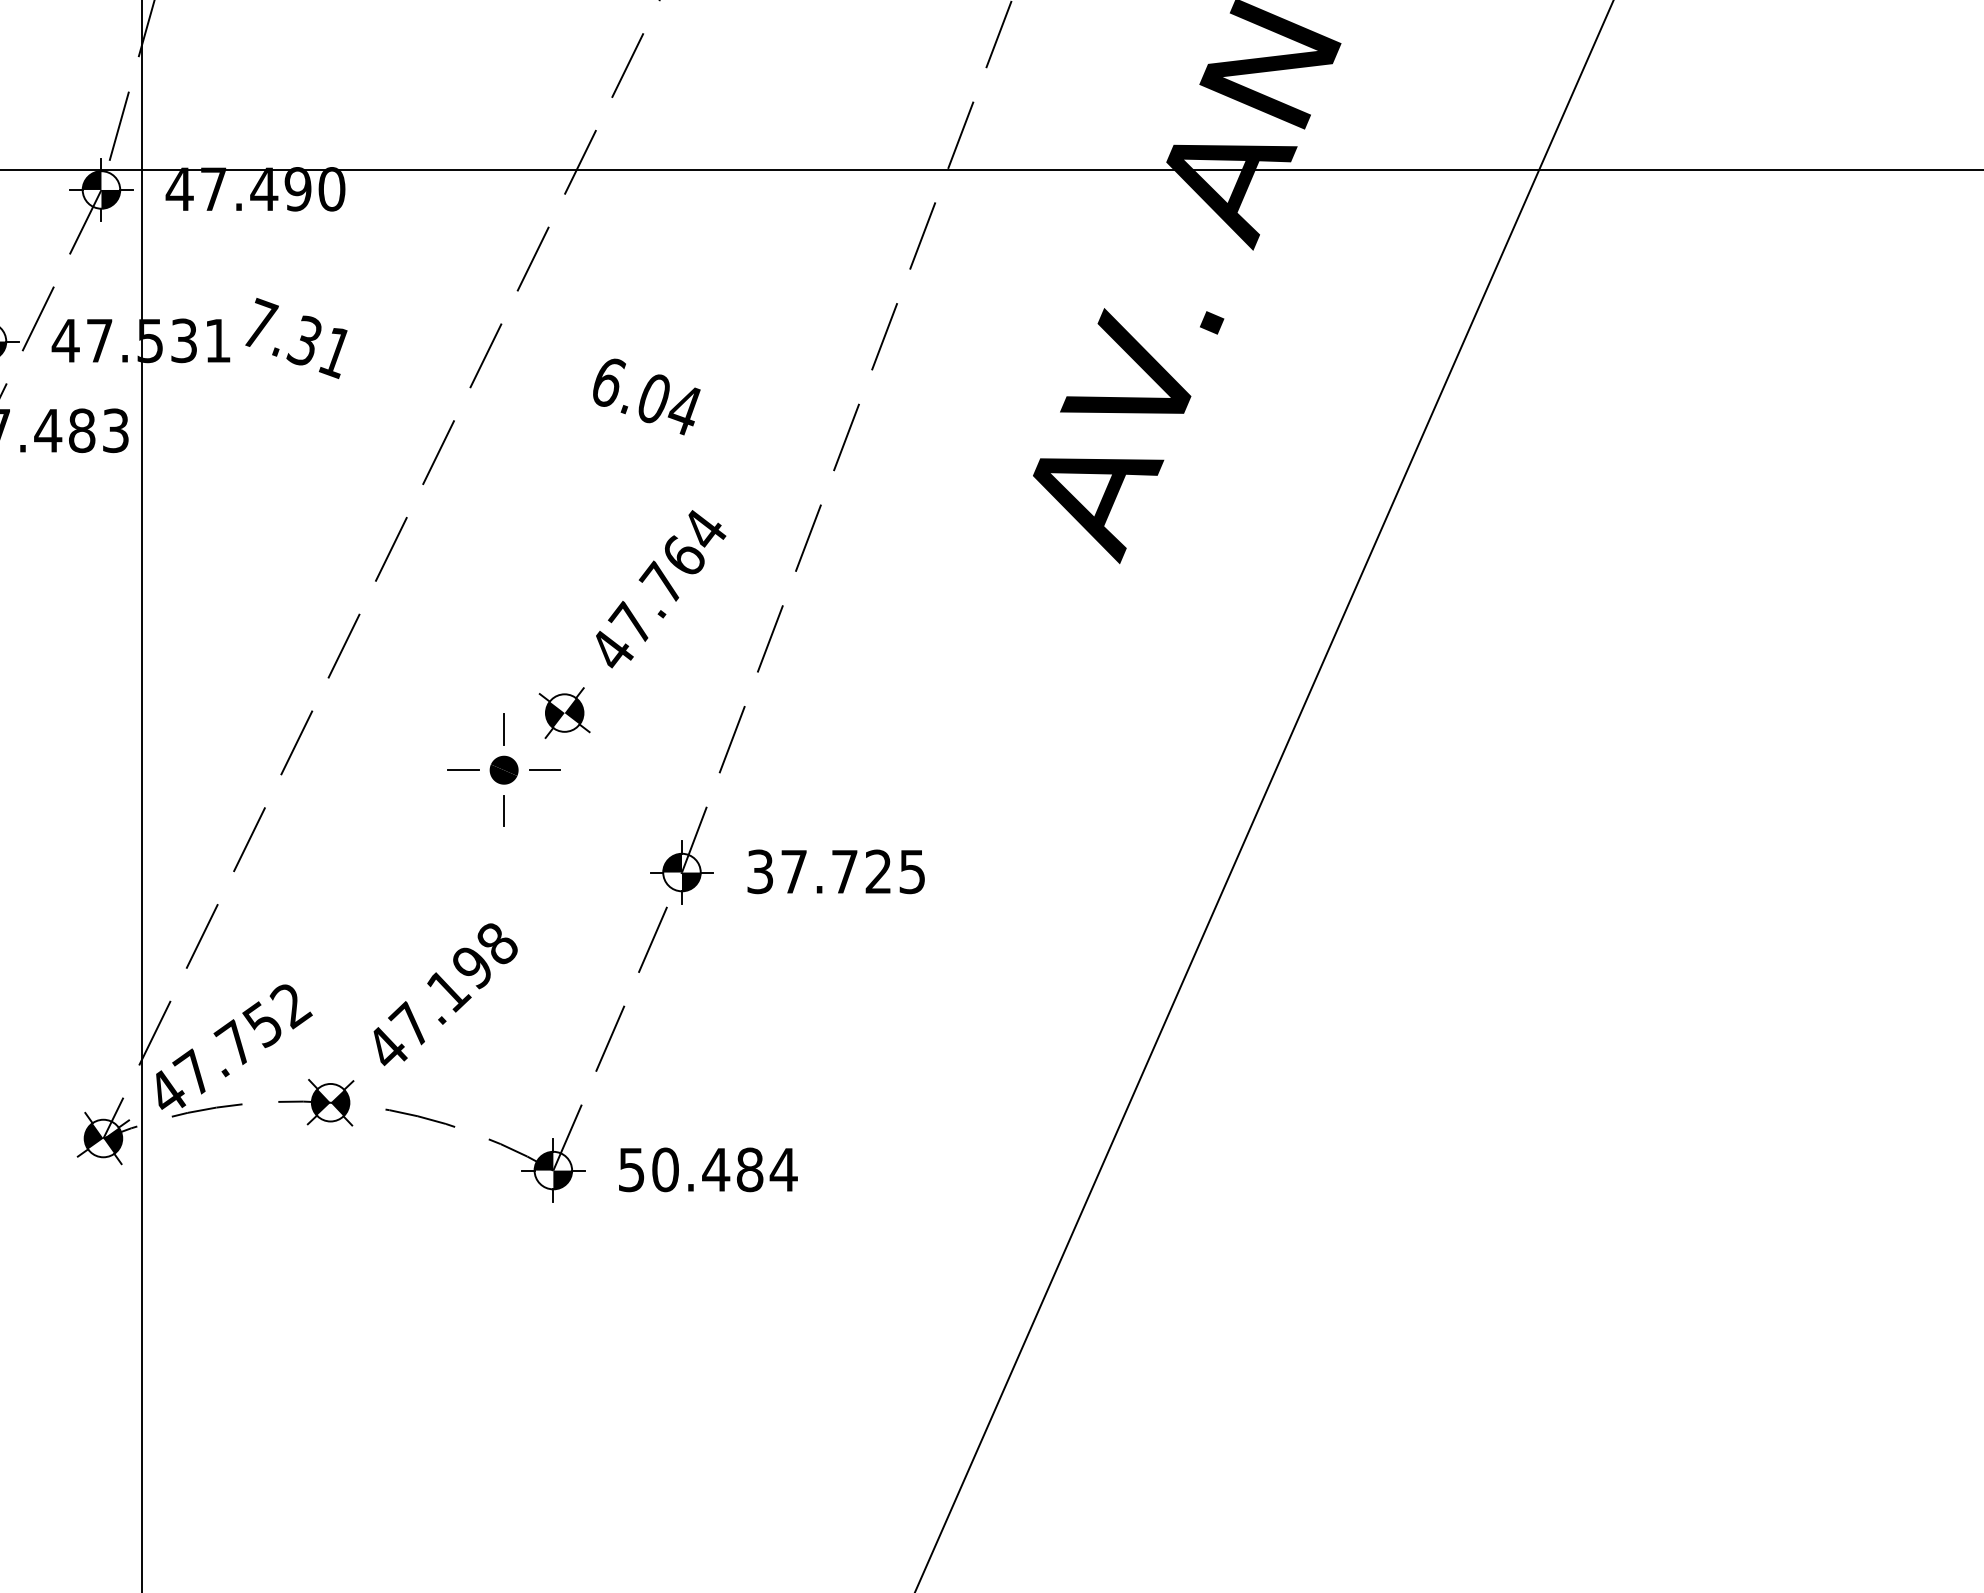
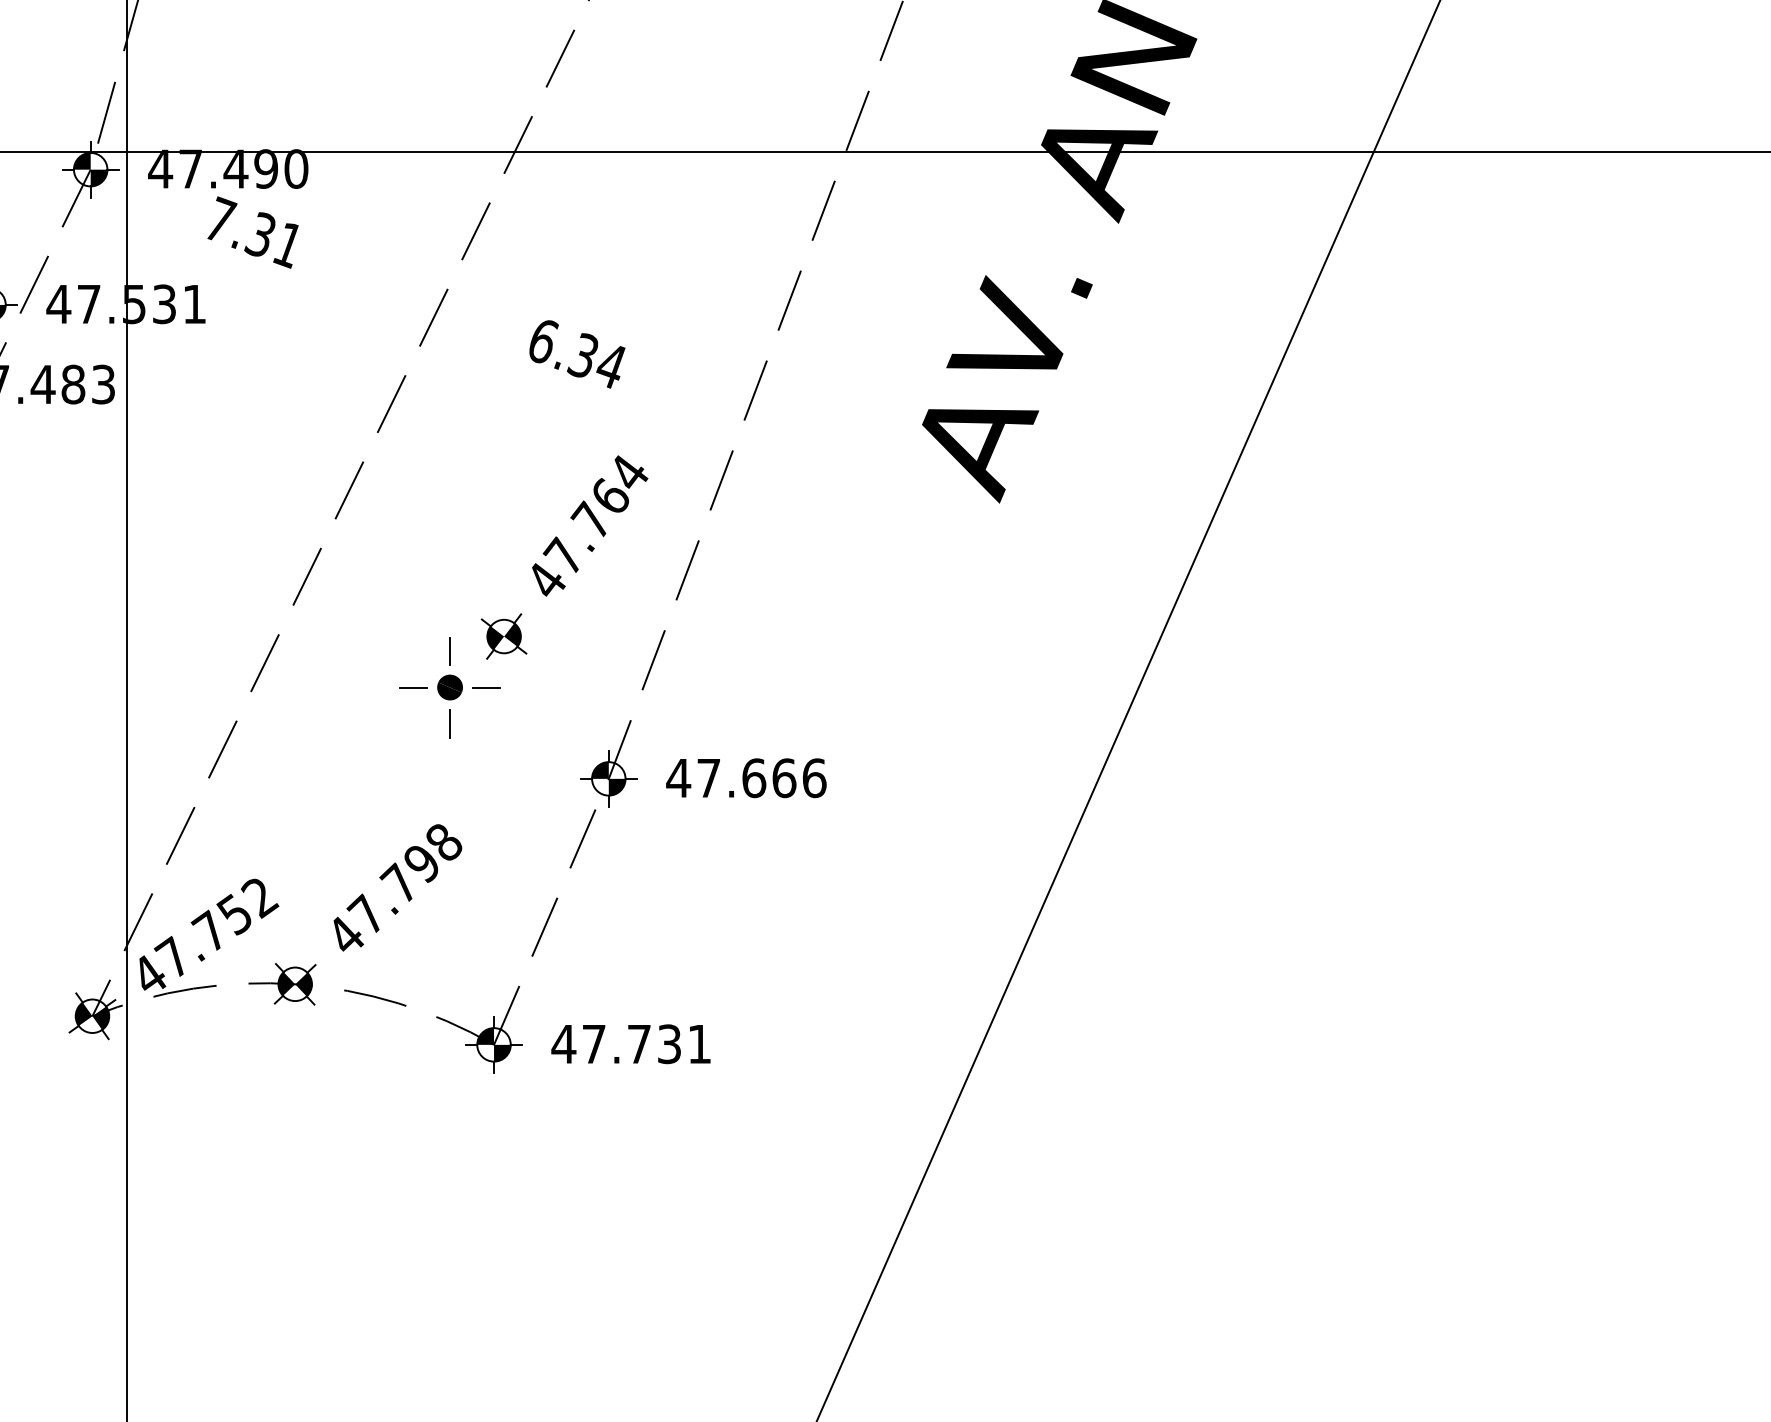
text: (296, 338) -> (253, 232), moved
text: (652, 398) -> (582, 355), 6.04 -> 6.34
text: (836, 871) -> (746, 777), 37.725 -> 47.666
text: (447, 989) -> (399, 883), 47.198 -> 47.798
text: (707, 1169) -> (631, 1043), 50.484 -> 47.731

